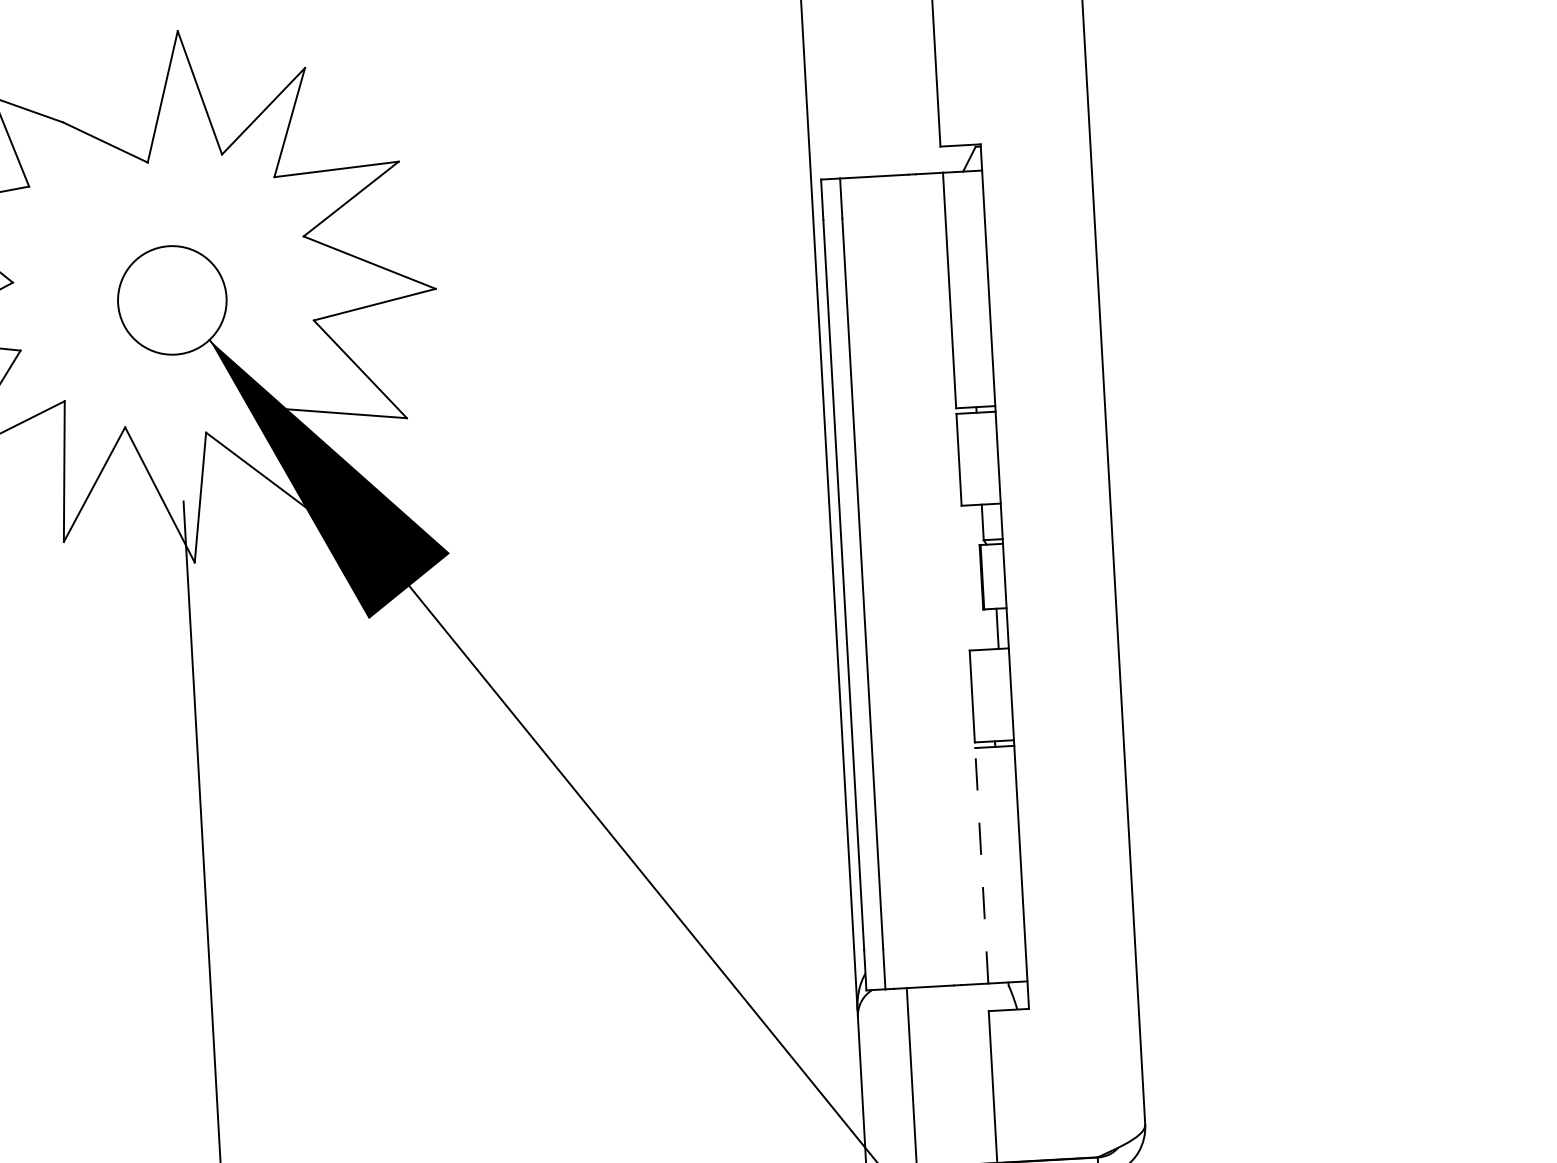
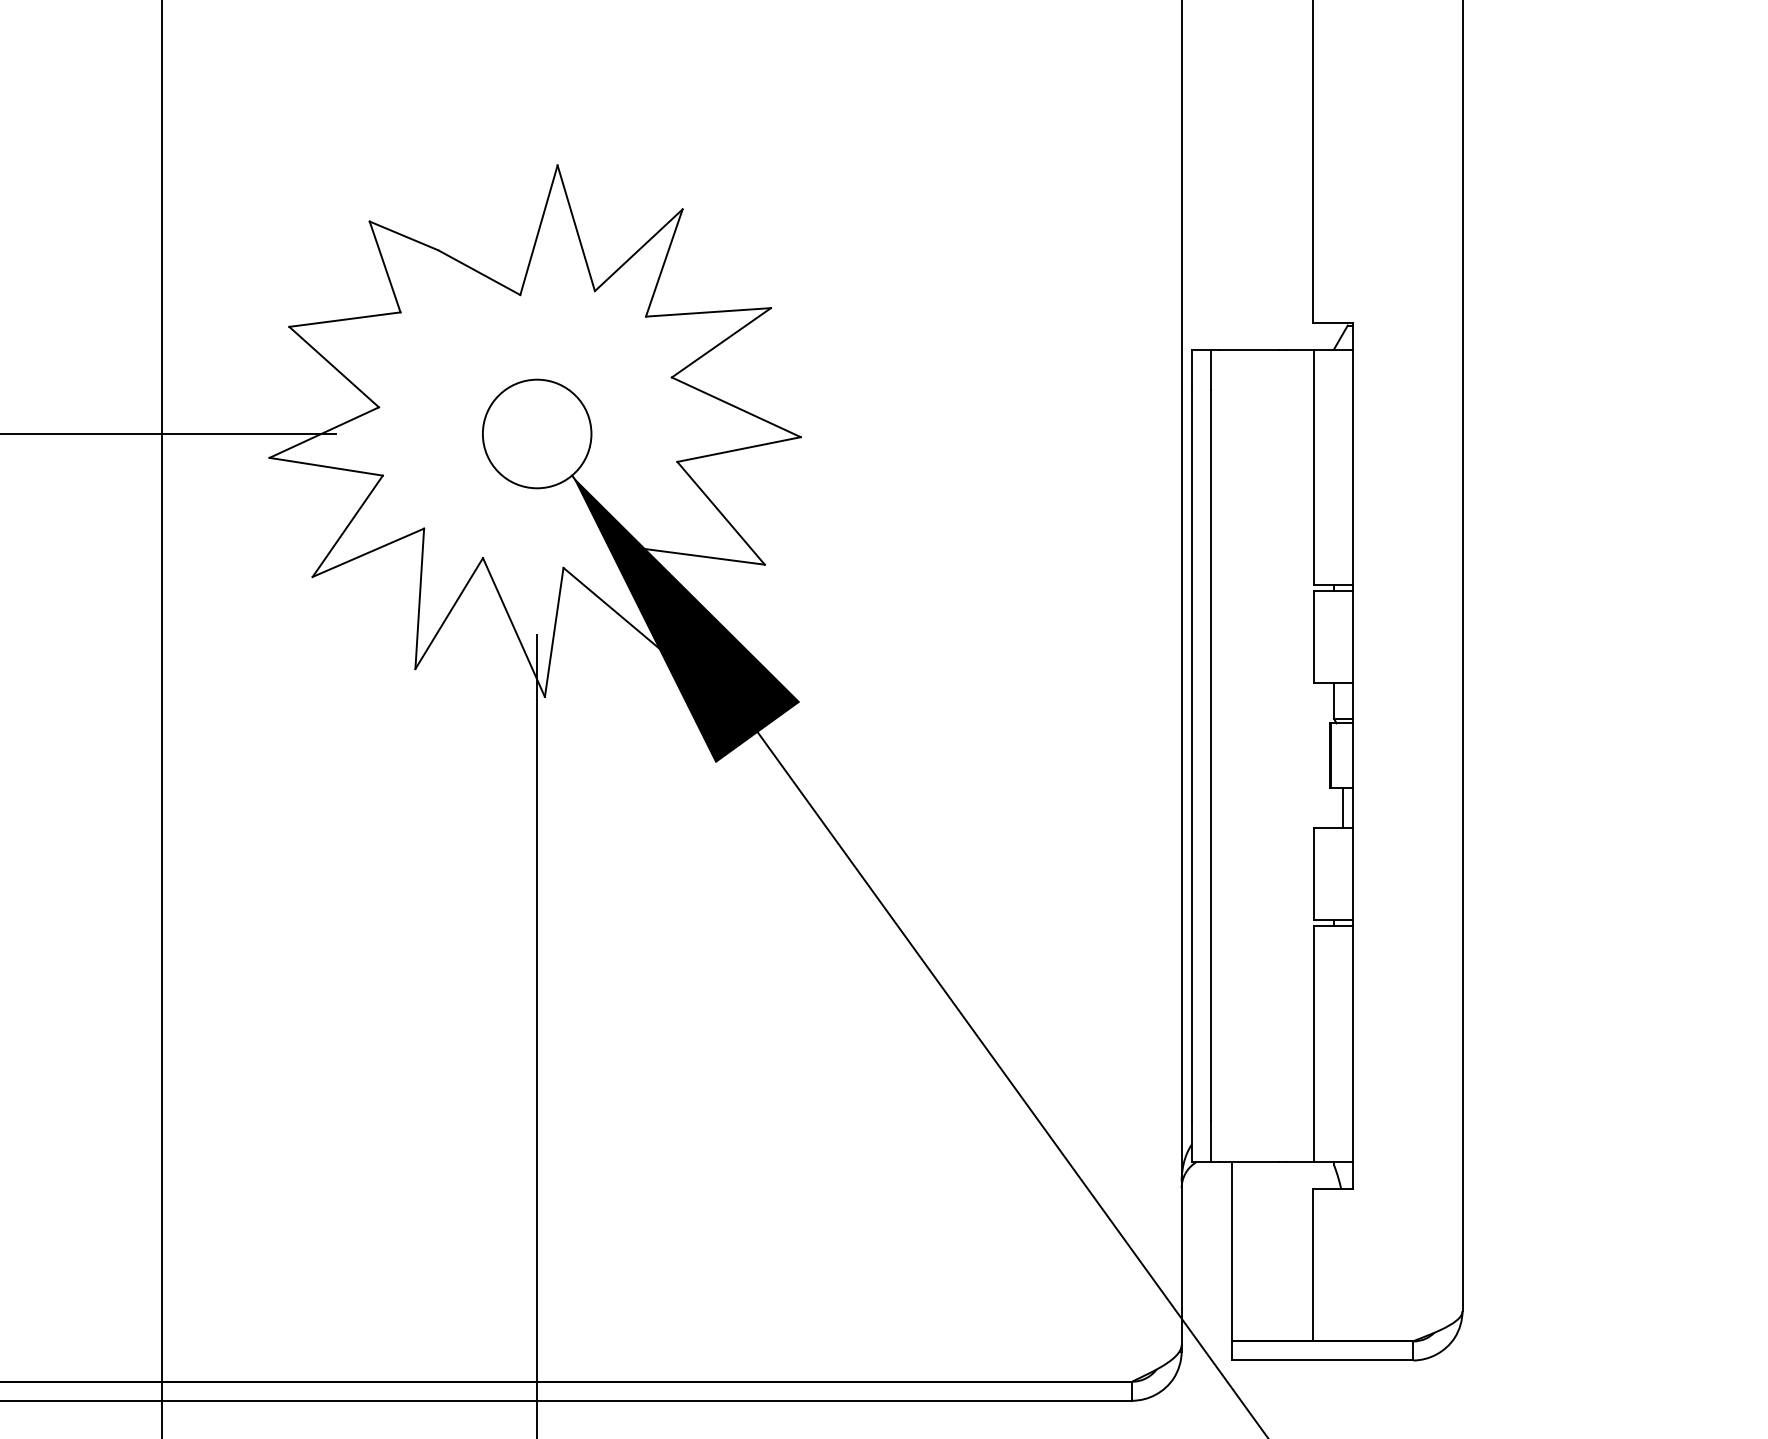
line: (981, 865) -> (1313, 1043), dashed -> solid

